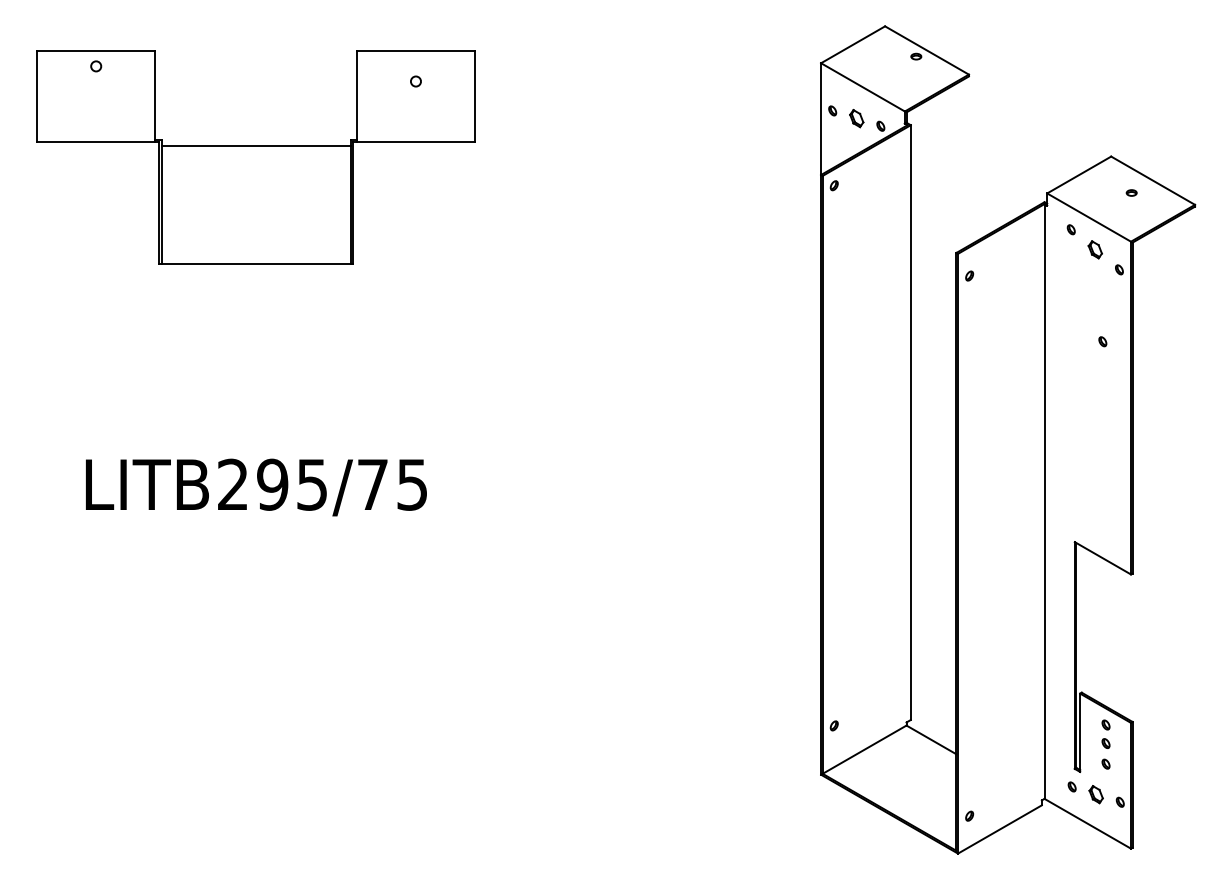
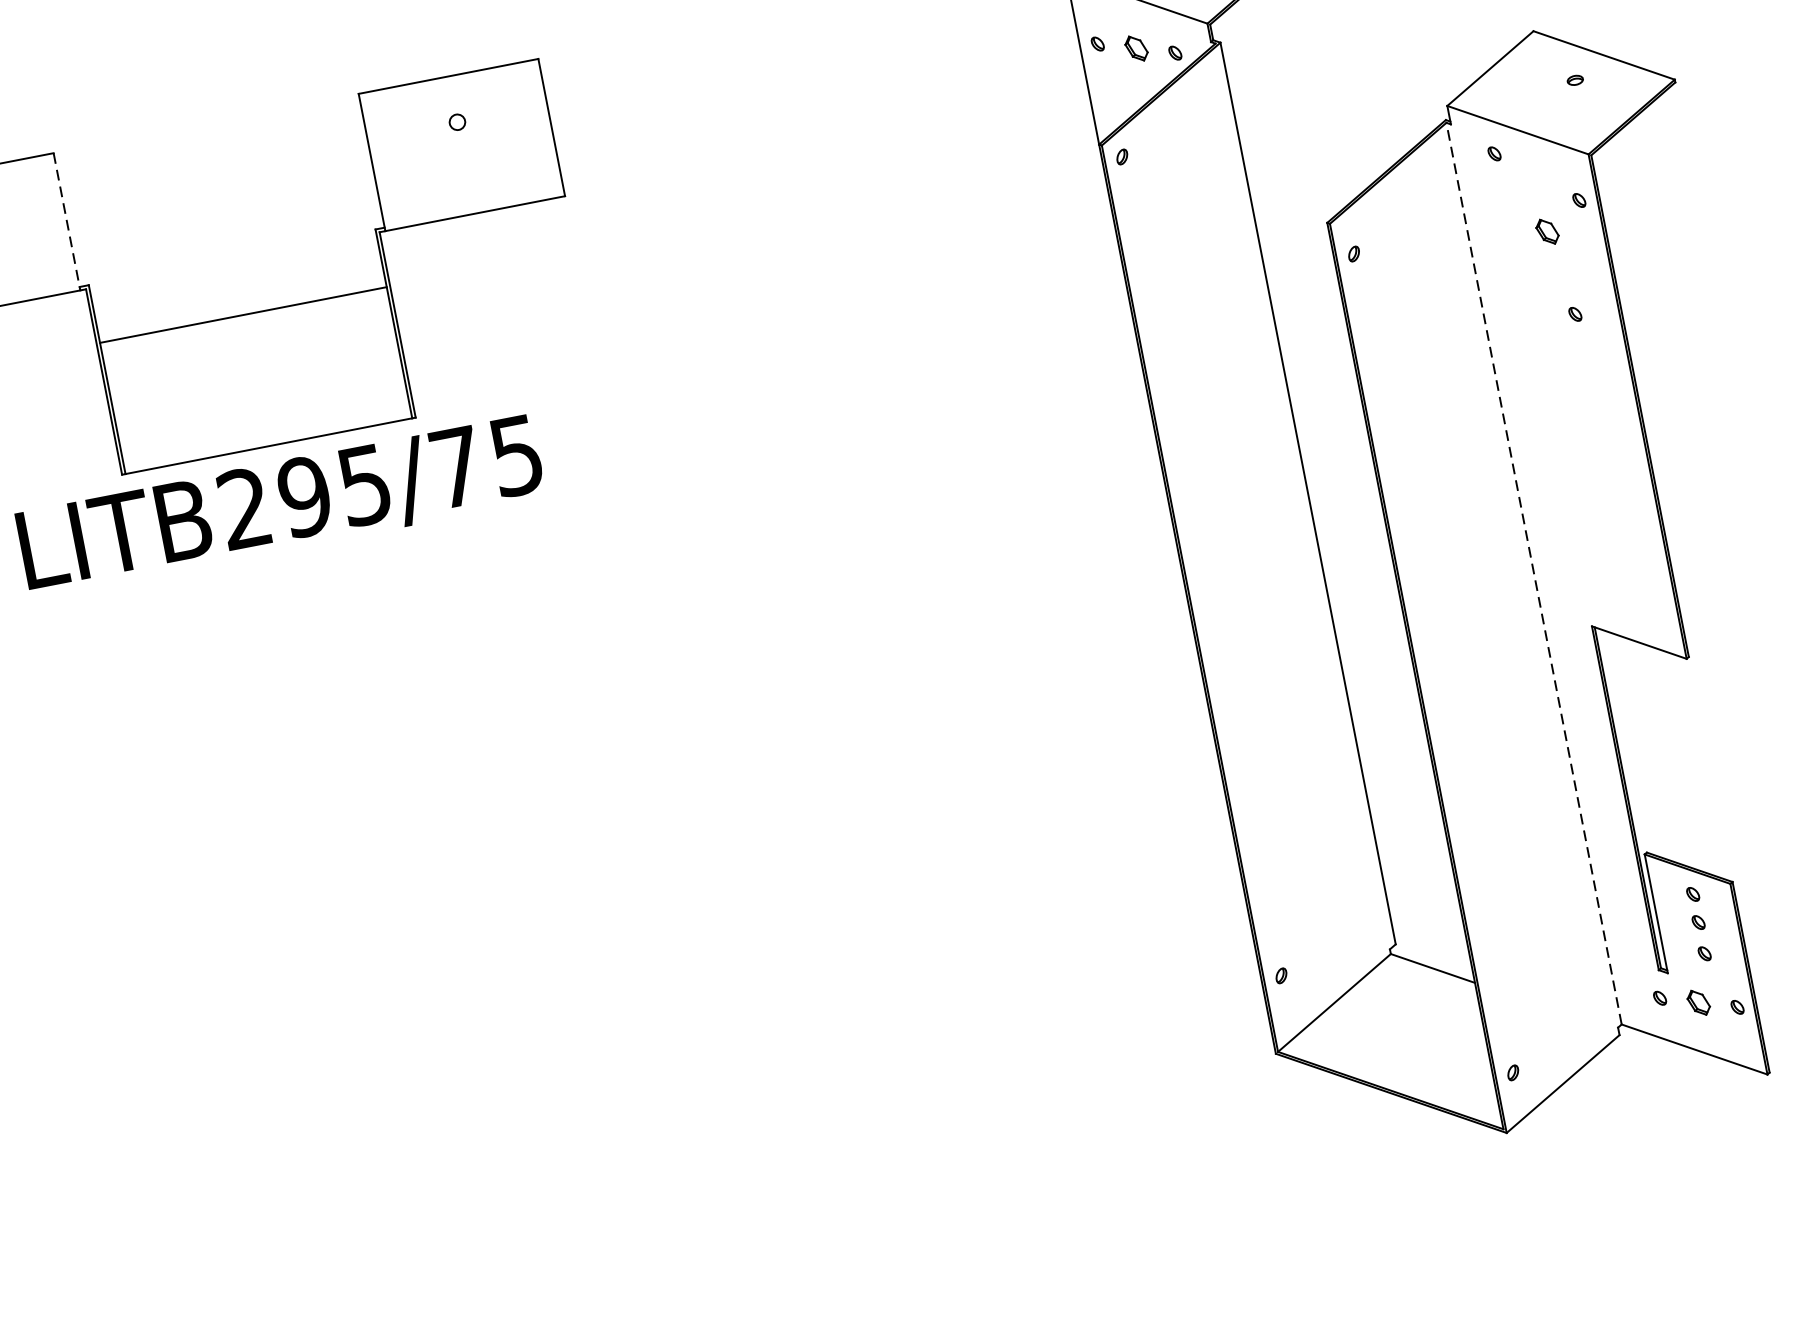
line: (155, 97) -> (67, 223), solid -> dashed
line: (255, 145) -> (242, 315), moved
part: (1094, 249) -> (1546, 231), moved
text: (256, 487) -> (281, 505), moved
line: (1044, 500) -> (1533, 572), solid -> dashed

